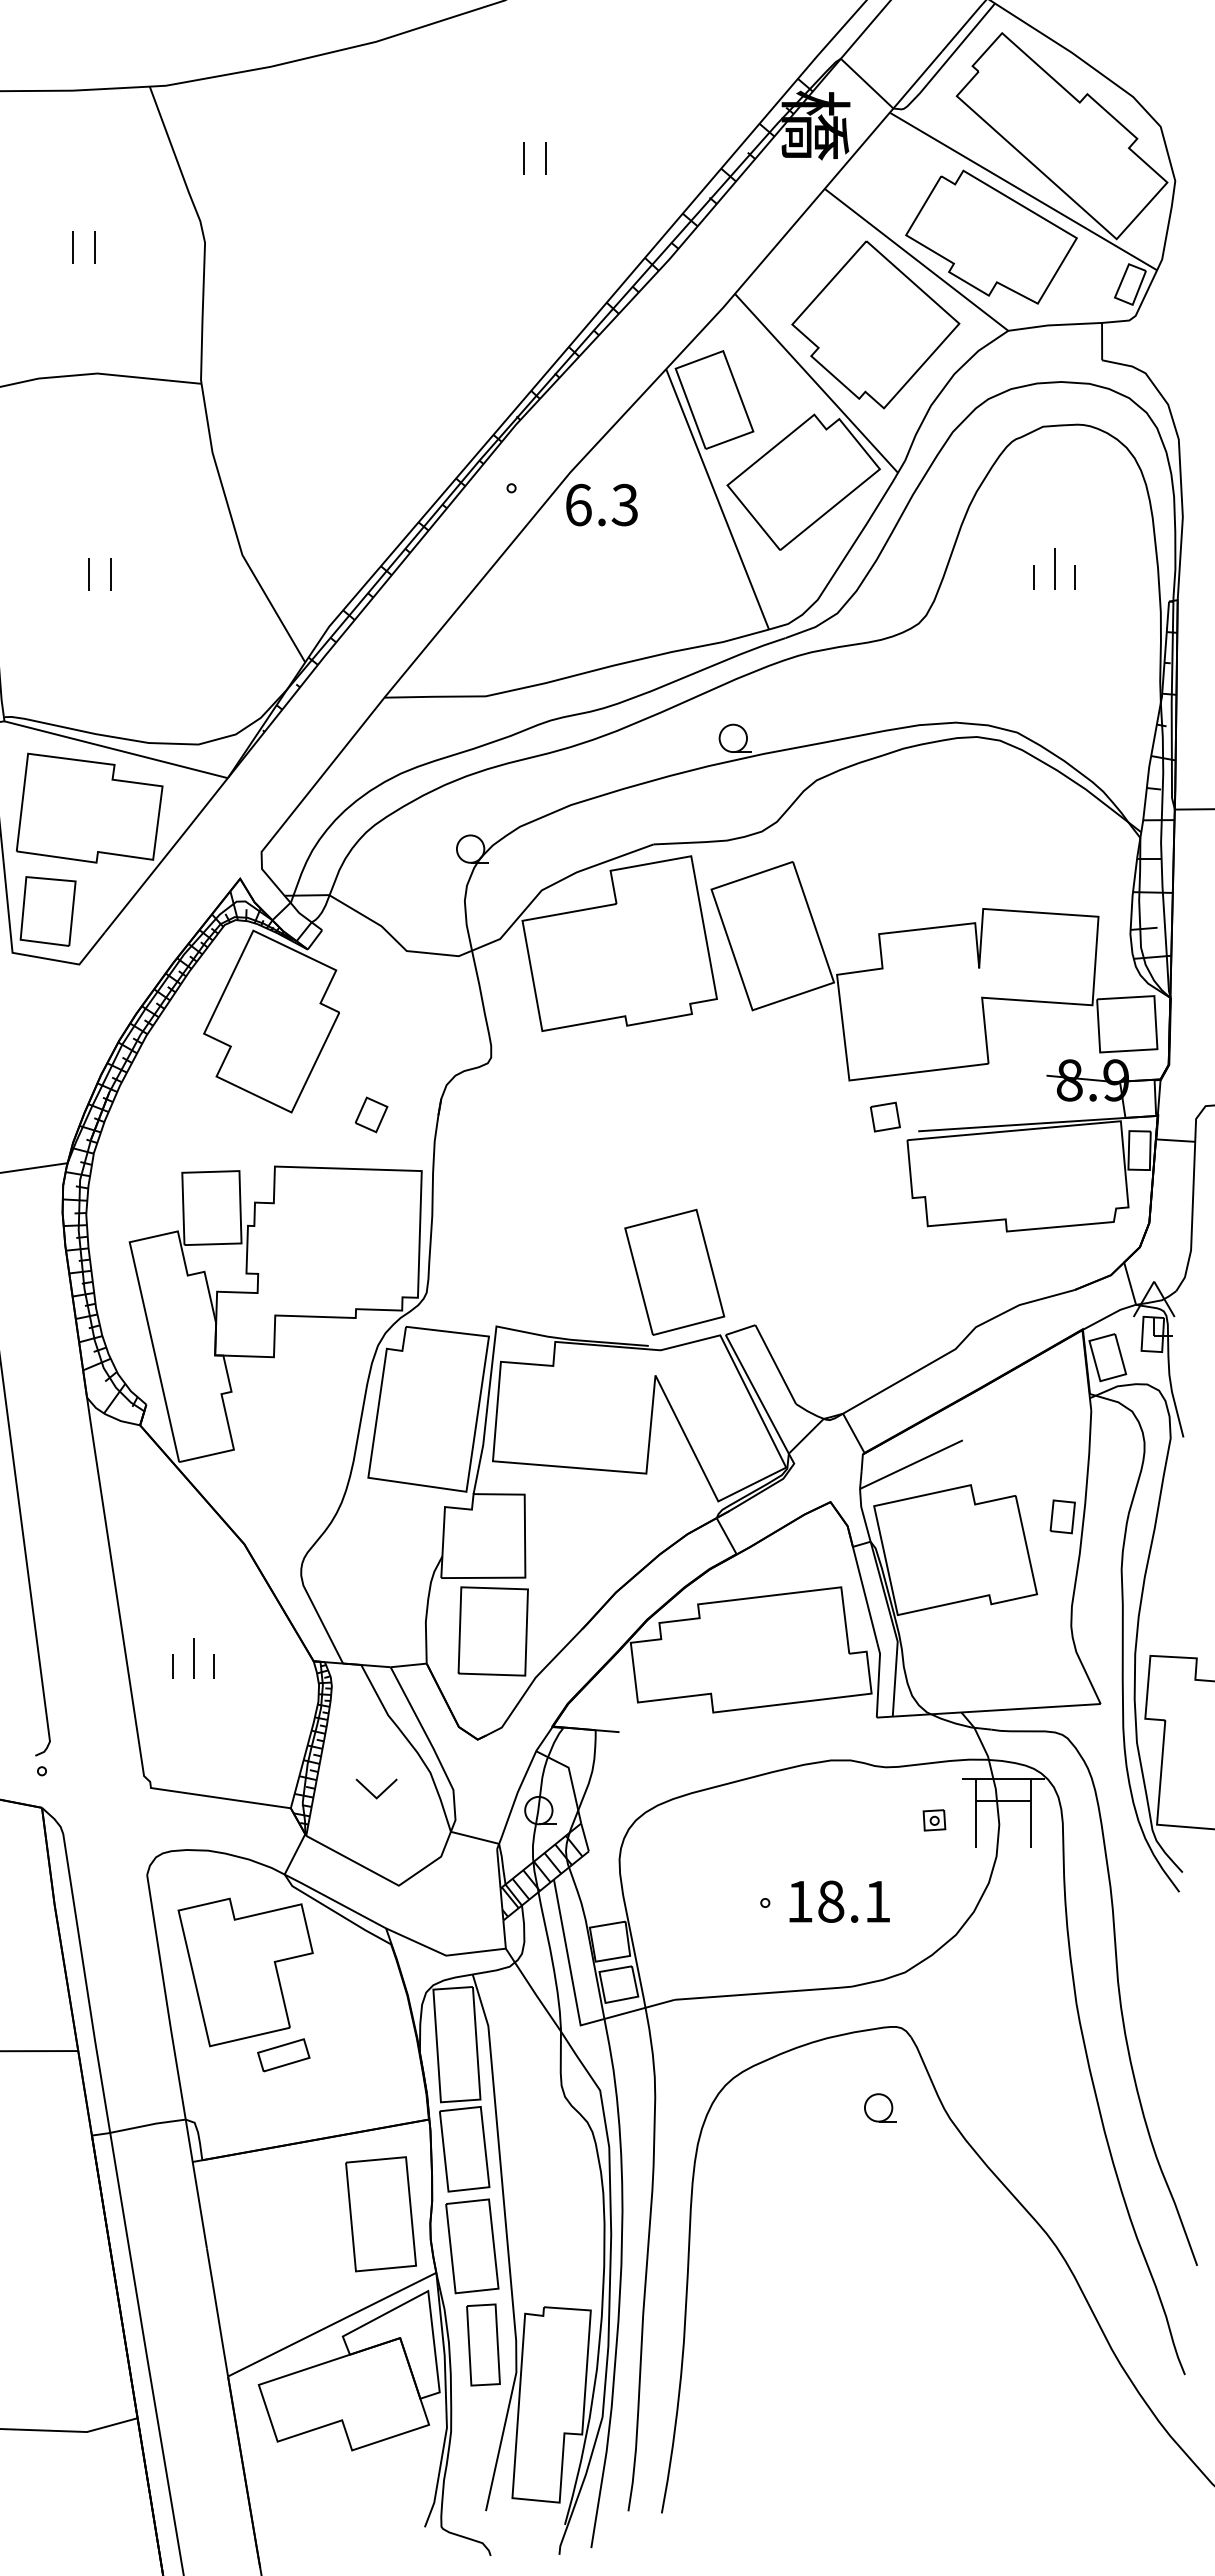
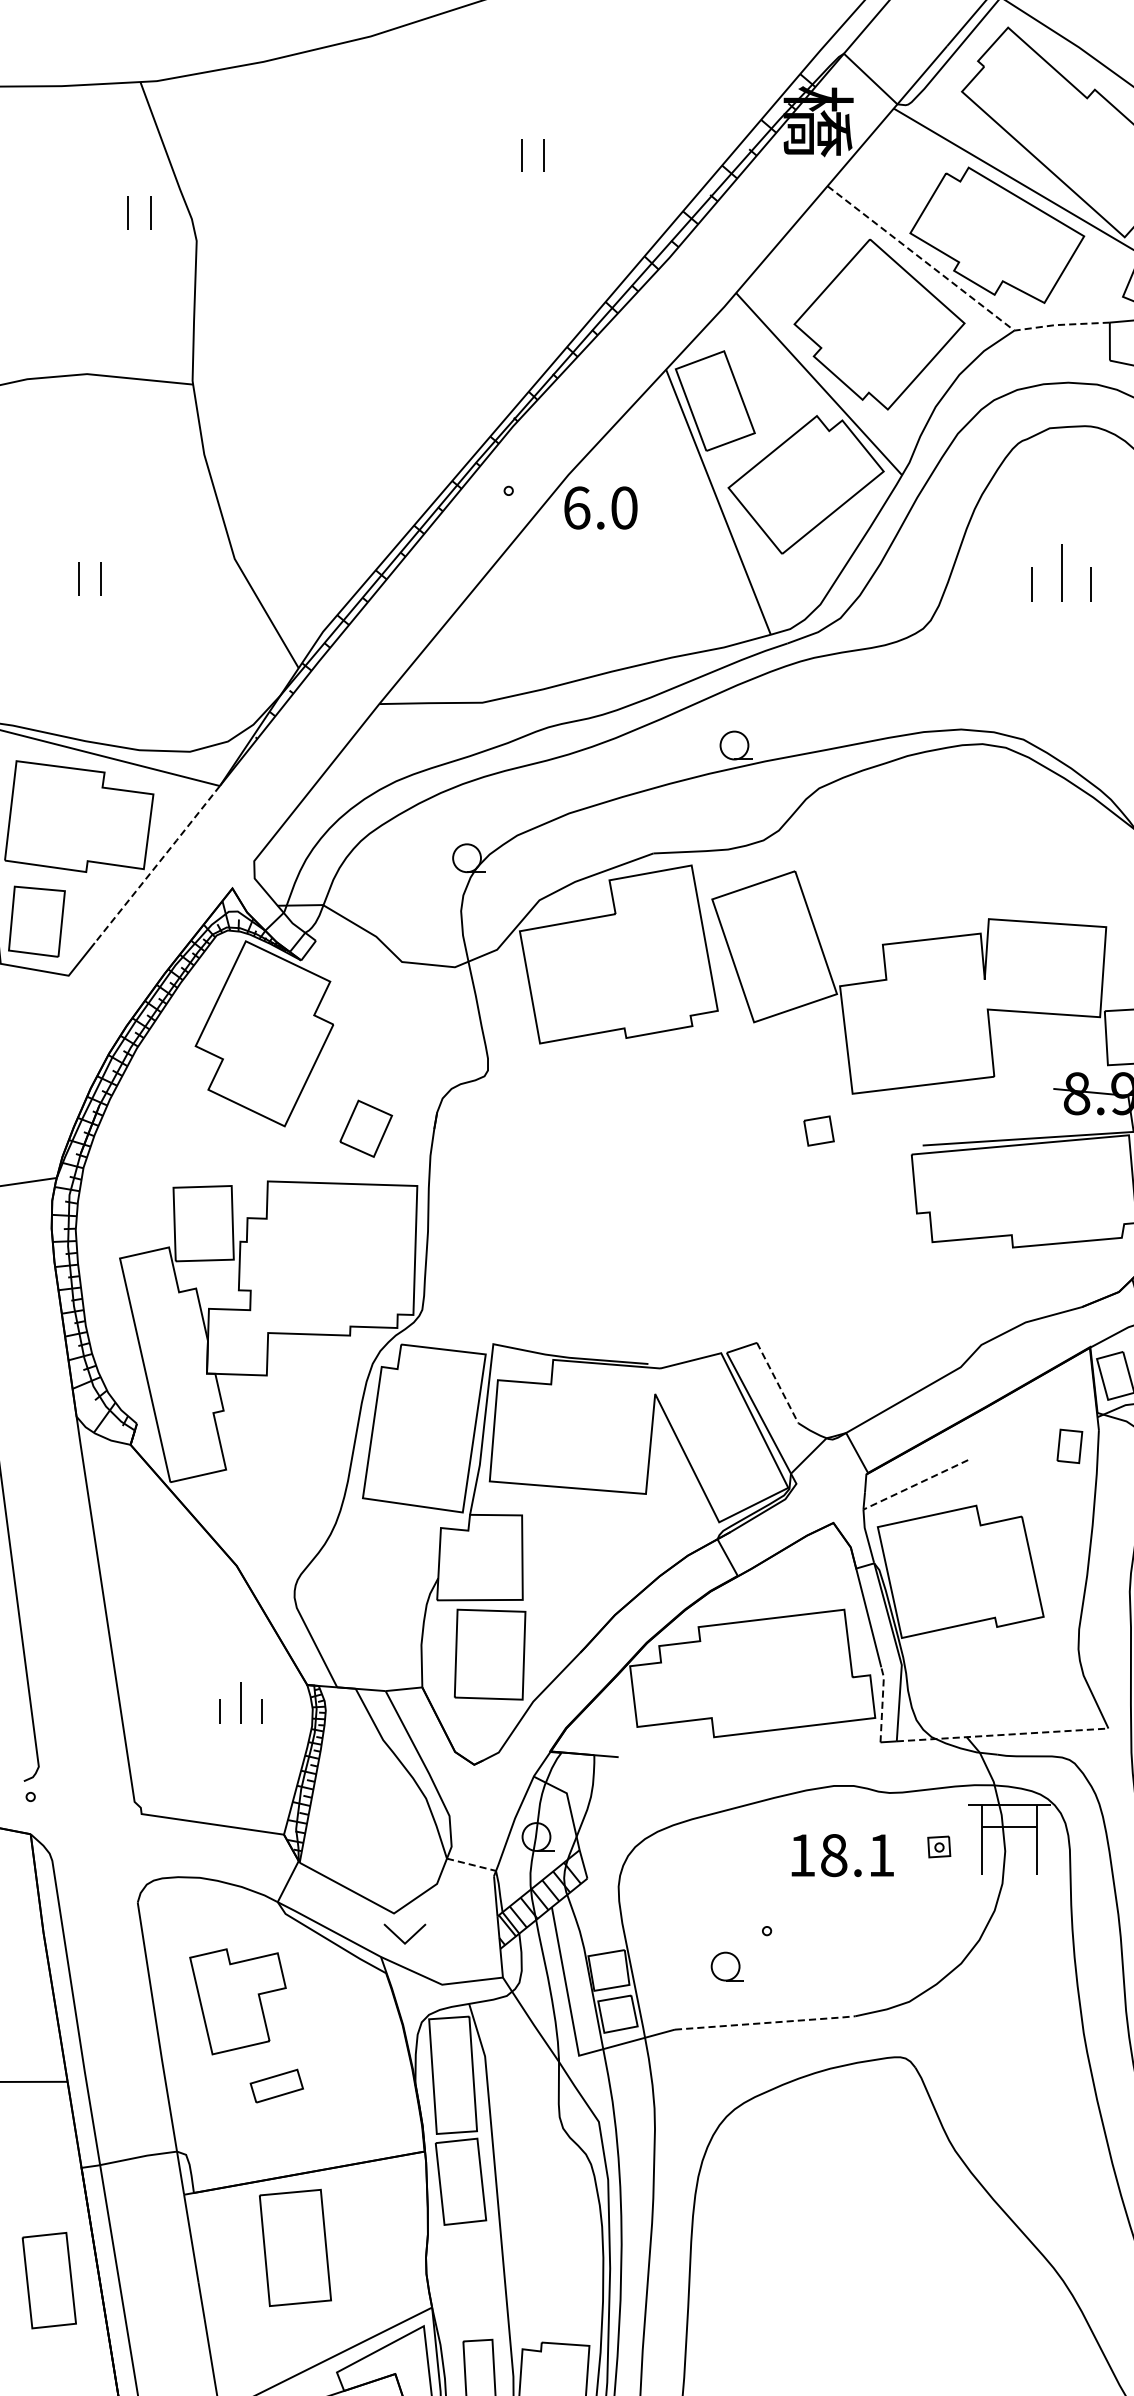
part: (73, 247) -> (128, 213), moved
line: (954, 289) -> (959, 288), solid -> dashed
text: (624, 504) -> (623, 507), 6.3 -> 6.0
part: (1054, 568) -> (1061, 572), size x1.4
line: (166, 855) -> (157, 864), solid -> dashed
part: (371, 1114) -> (366, 1128), size x1.6
part: (885, 1116) -> (819, 1130), moved
part: (674, 1271) -> (674, 1288), removed
line: (775, 1365) -> (777, 1383), solid -> dashed
line: (911, 1464) -> (915, 1484), solid -> dashed
part: (1062, 1516) -> (1069, 1446), moved
part: (193, 1658) -> (240, 1703), moved
line: (878, 1679) -> (882, 1703), solid -> dashed
line: (996, 1710) -> (1002, 1735), solid -> dashed
part: (371, 1792) -> (399, 1937), moved
line: (475, 1837) -> (472, 1864), solid -> dashed
text: (839, 1901) -> (842, 1855), moved
part: (245, 1972) -> (237, 2001), size x0.7
line: (764, 1993) -> (766, 2023), solid -> dashed
part: (880, 2107) -> (727, 1966), moved
part: (380, 2214) -> (294, 2248), moved
part: (472, 2246) -> (49, 2280), moved

